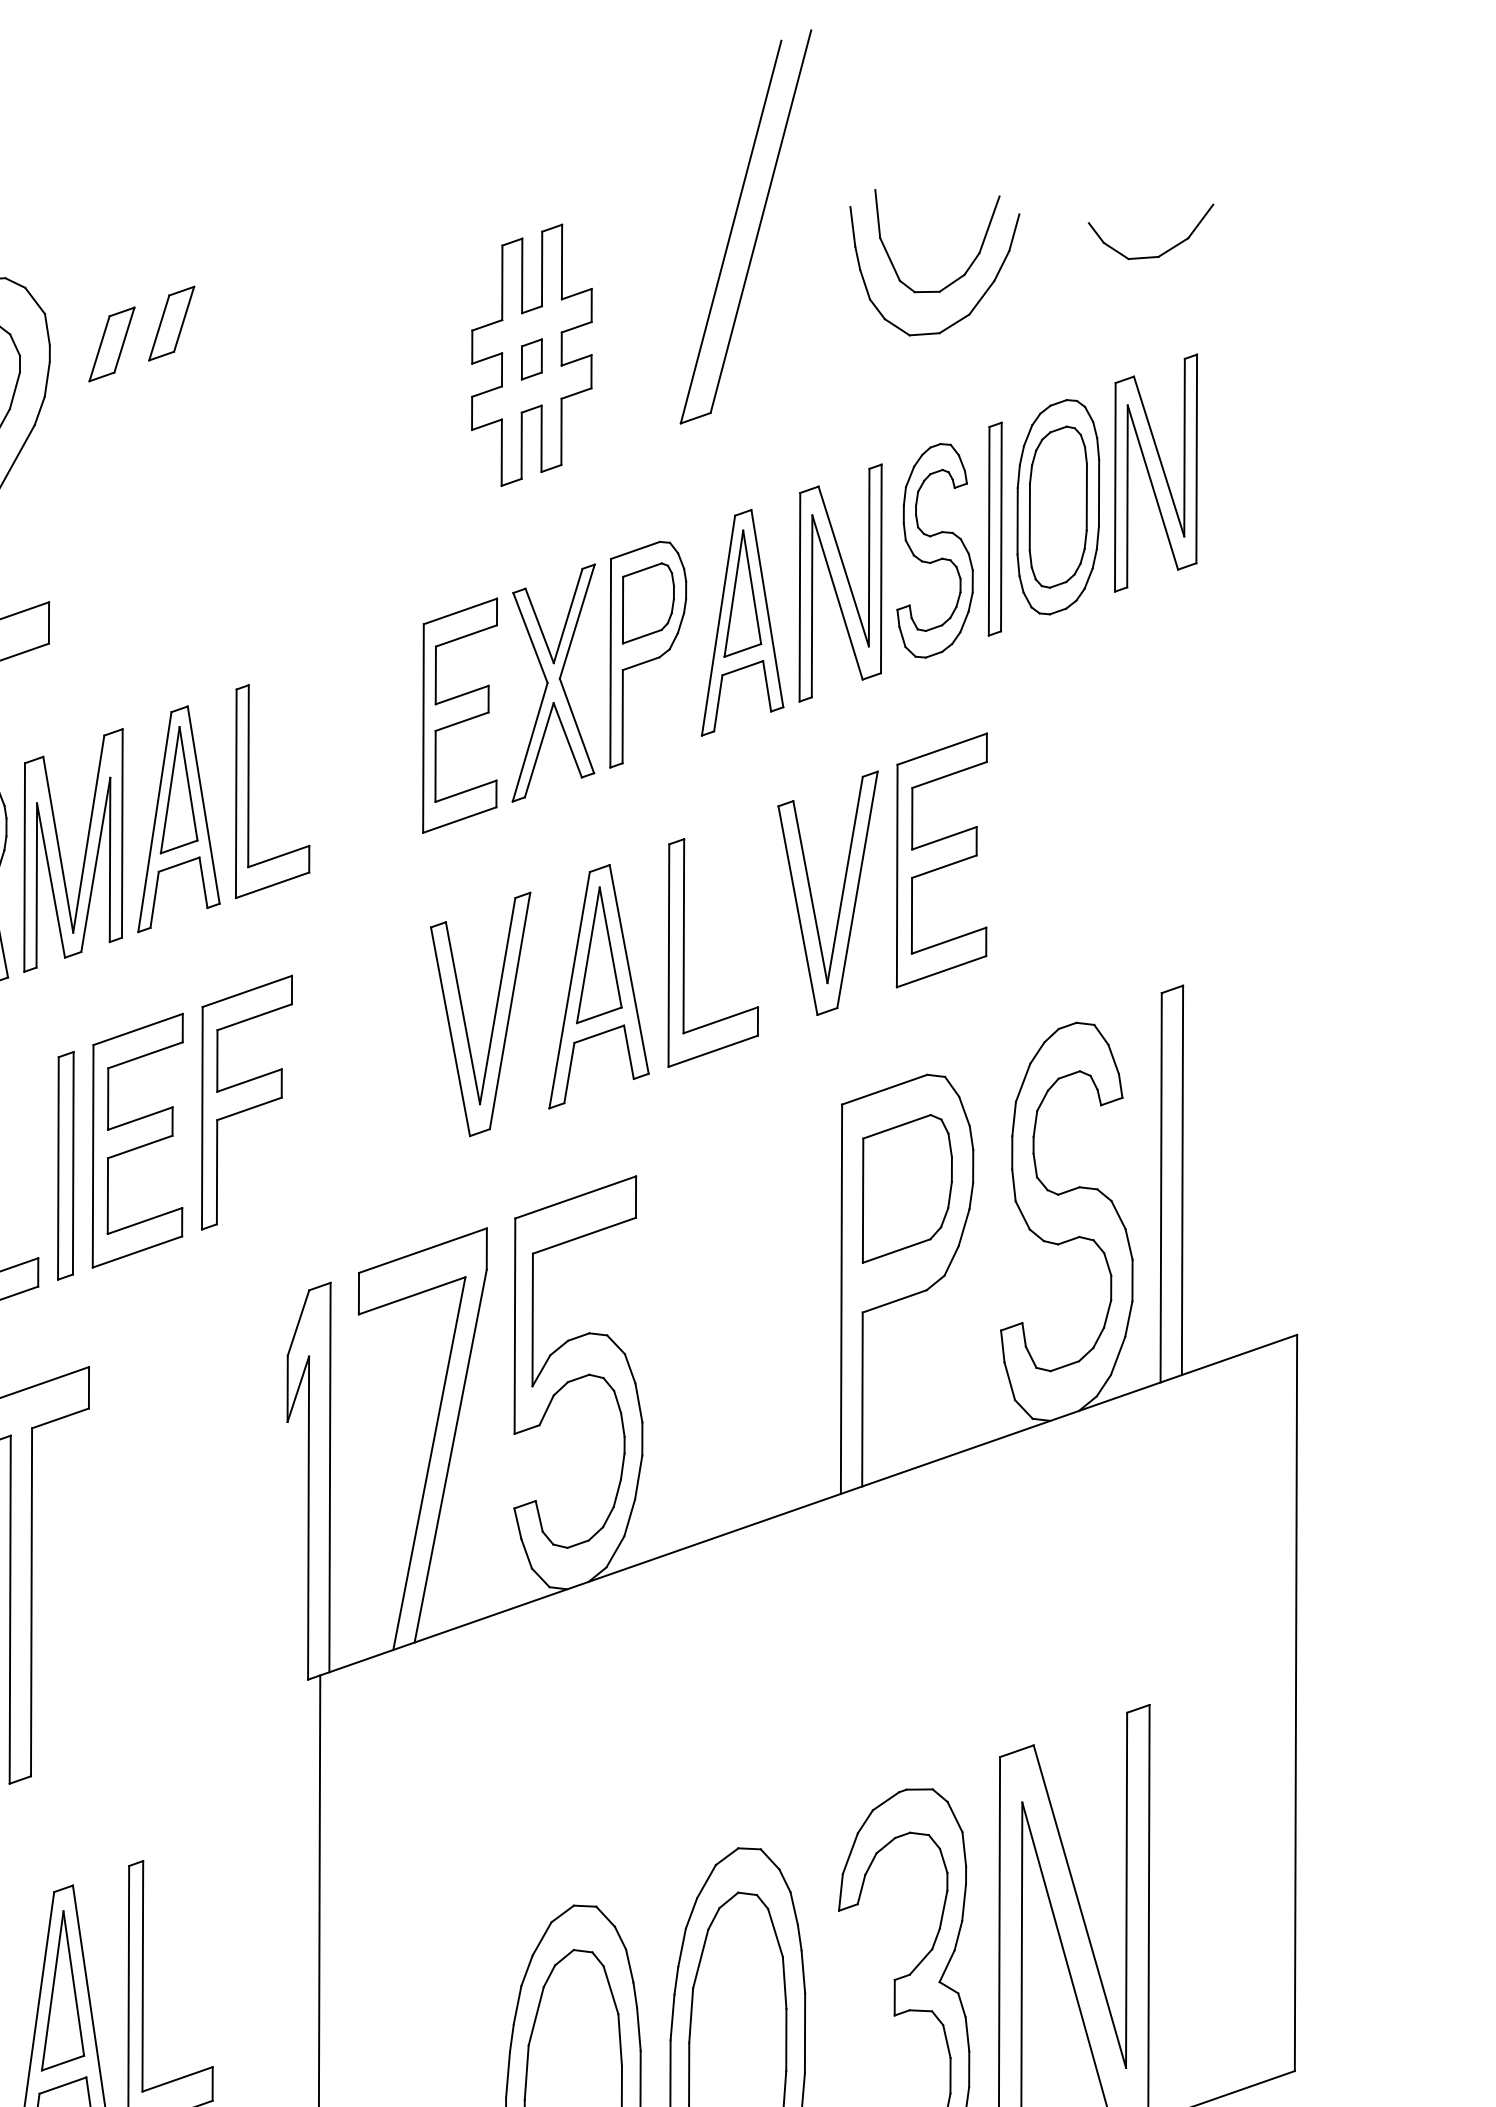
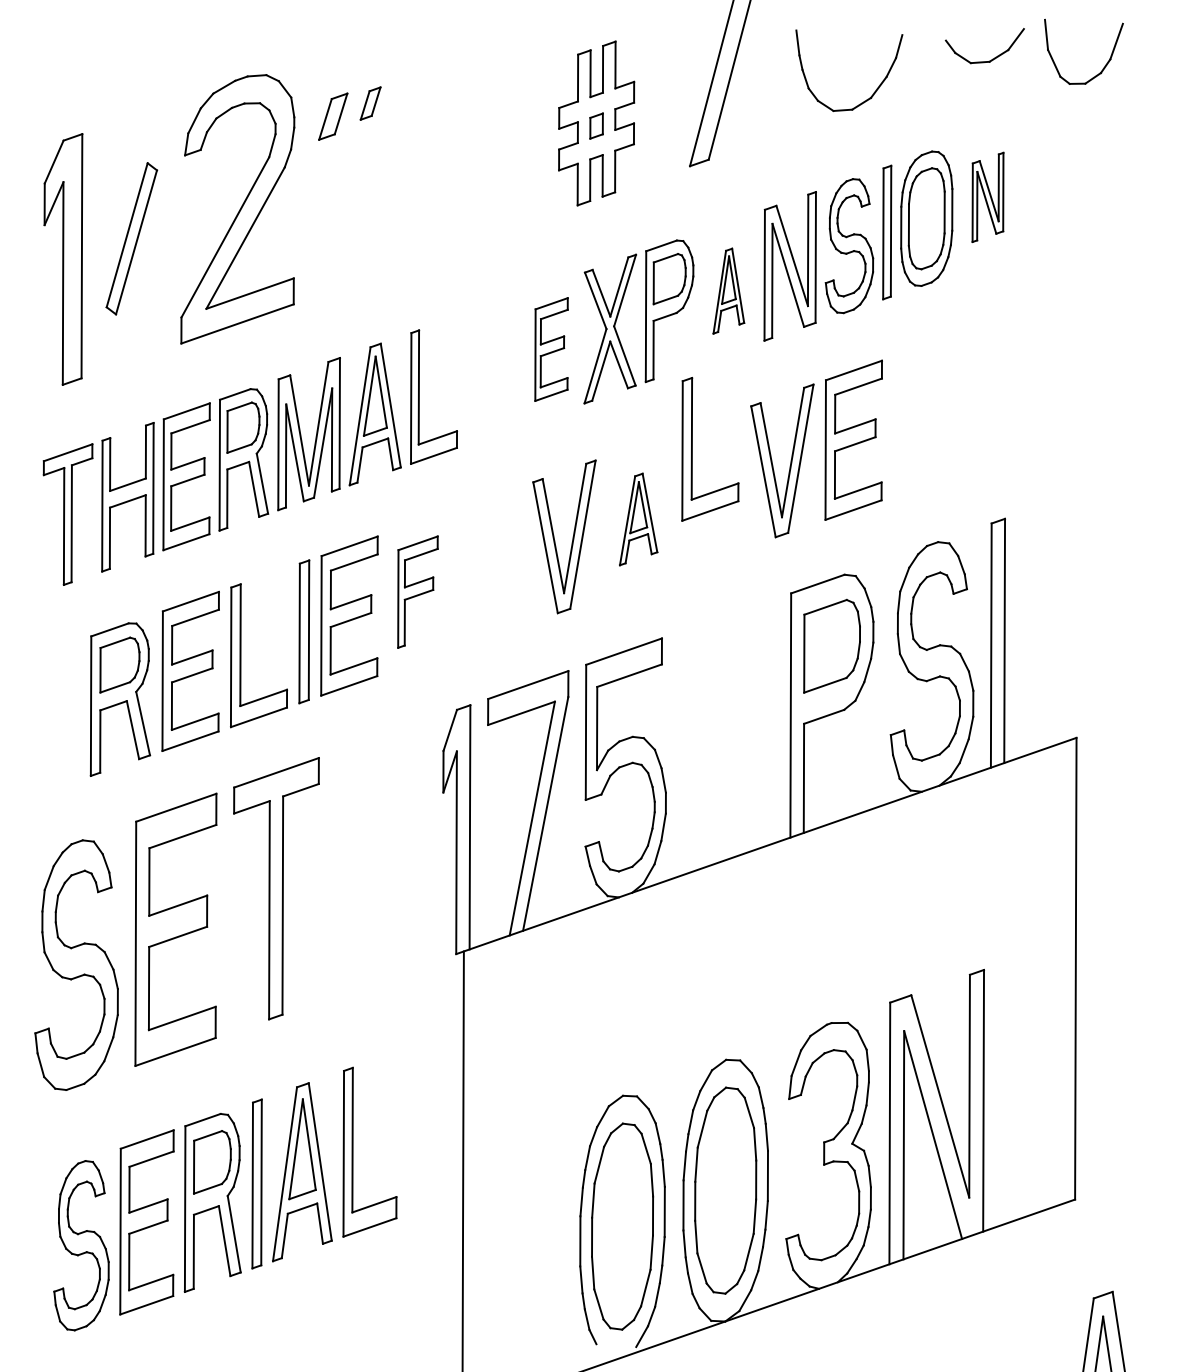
part: (967, 267) -> (1102, 68), moved
part: (171, 323) -> (370, 103), size x0.7
part: (1155, 473) -> (987, 197), size x0.6
part: (742, 621) -> (728, 290), size x0.6
part: (459, 715) -> (551, 349), size x0.7
part: (684, 953) -> (692, 449), moved
part: (598, 986) -> (638, 519), size x0.6
part: (246, 1101) -> (417, 591), size x0.7

